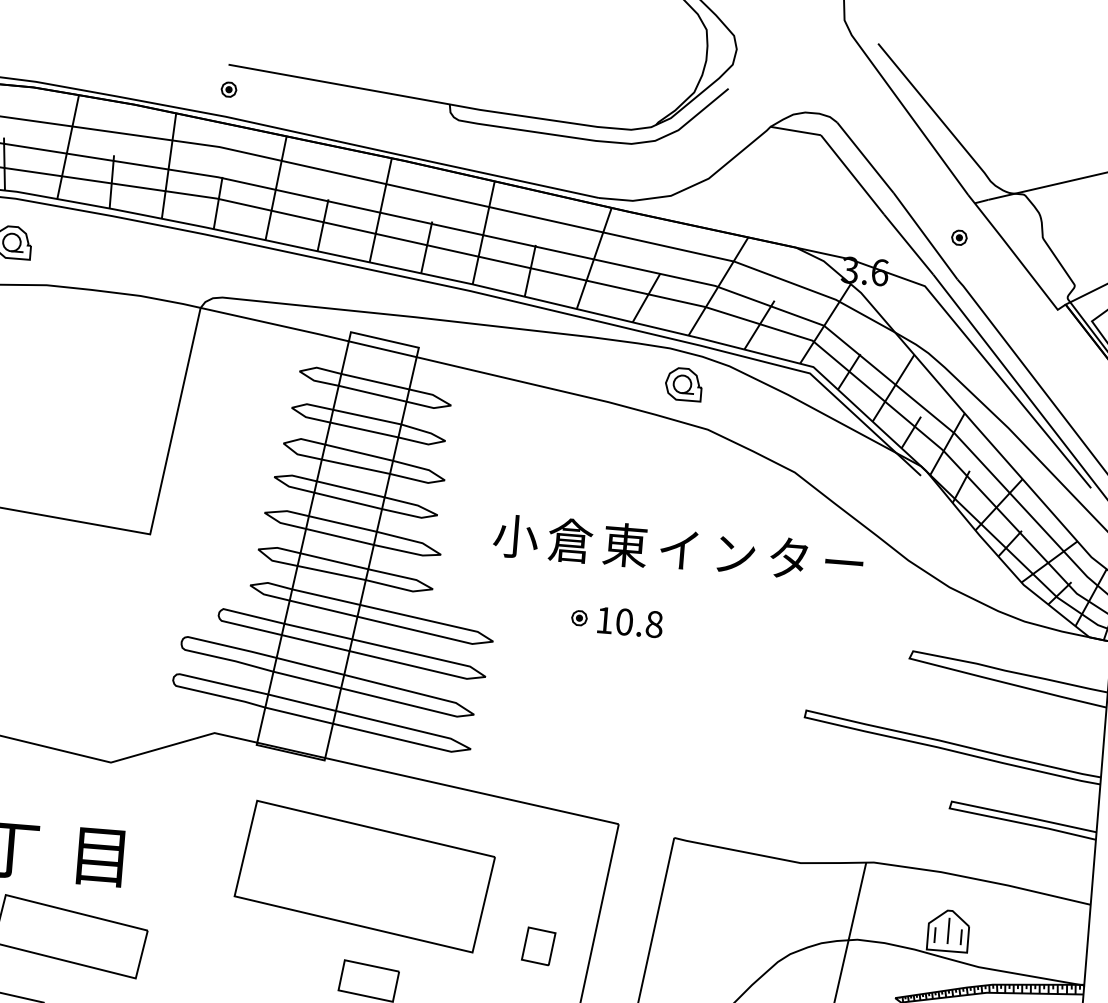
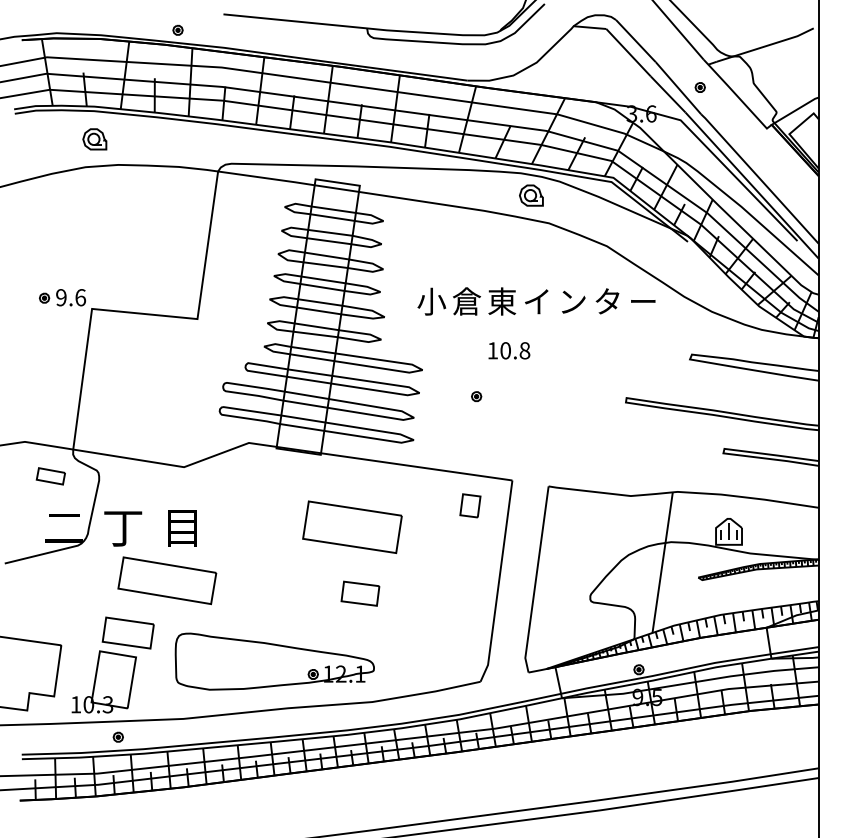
part: (228, 88) -> (177, 29), moved
part: (579, 617) -> (476, 396), moved
part: (364, 877) -> (352, 527), size x0.6
part: (538, 945) -> (470, 505), moved

